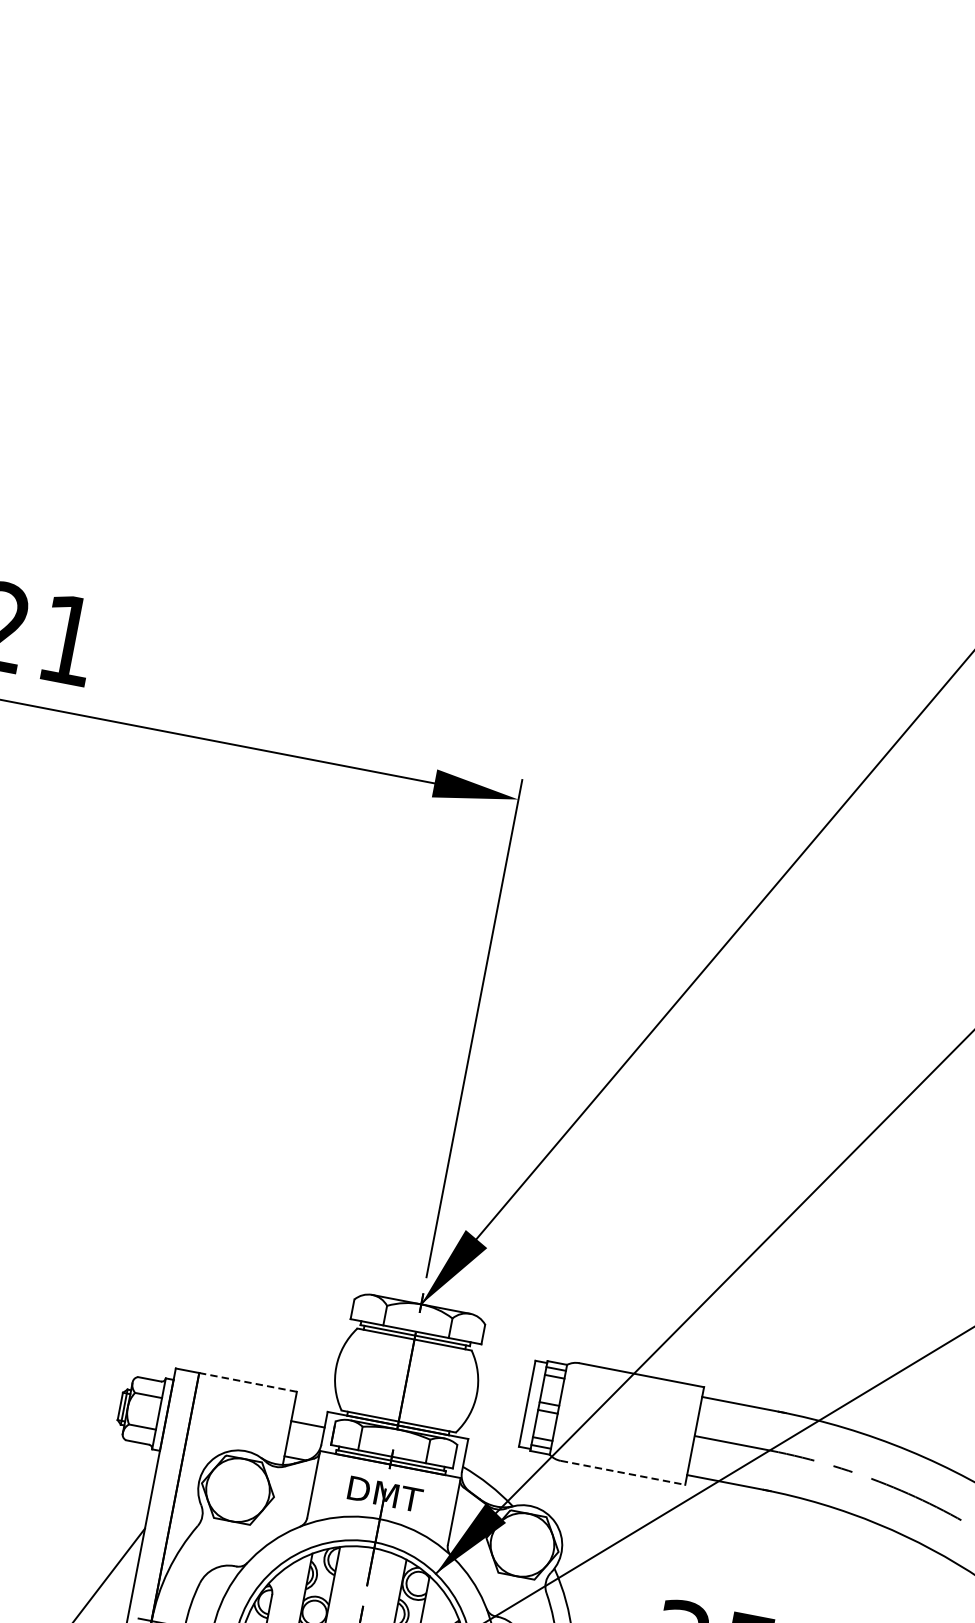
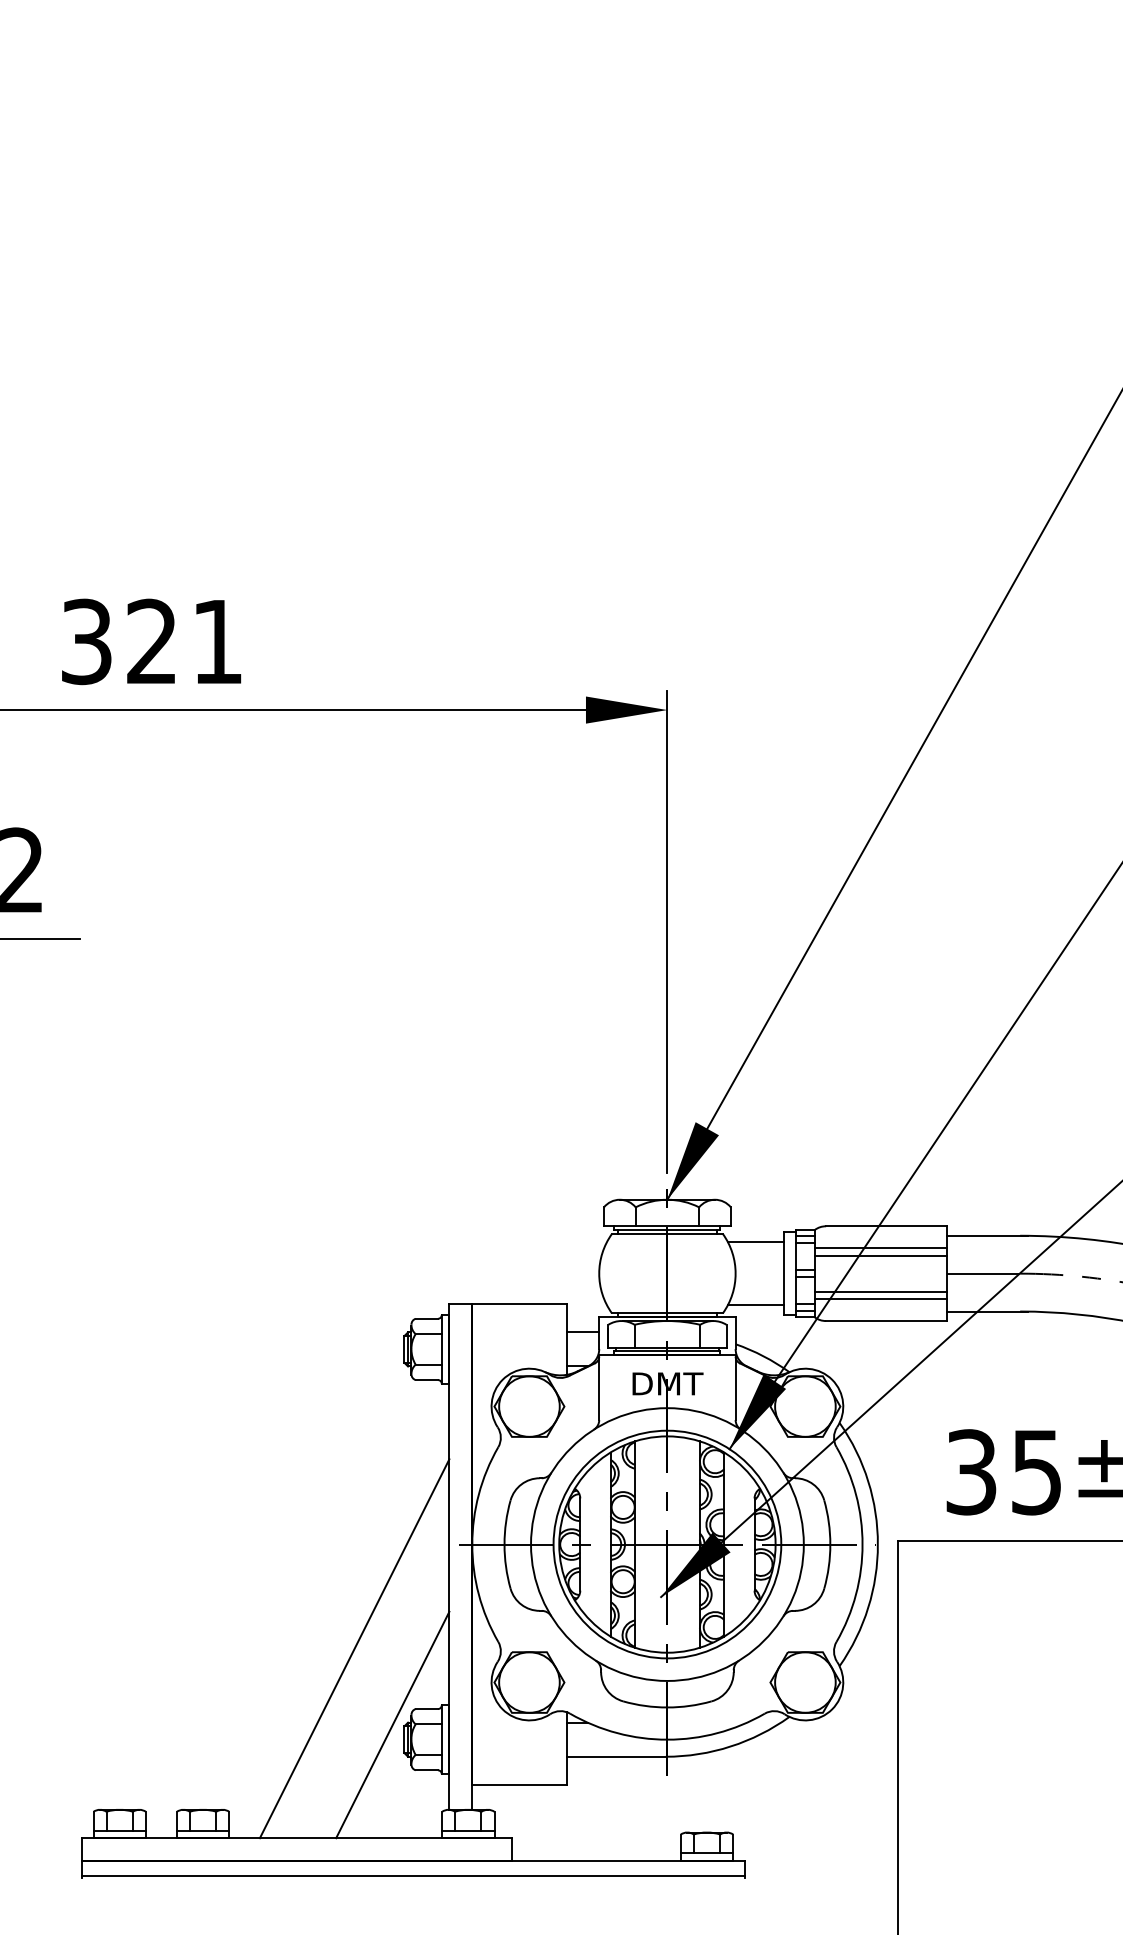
line: (504, 1366) -> (756, 1242), added
line: (247, 1381) -> (518, 1303), dashed -> solid
line: (631, 1396) -> (880, 1248), added
line: (629, 1404) -> (880, 1255), added
line: (492, 1430) -> (756, 1304), added
line: (622, 1441) -> (880, 1291), added
line: (621, 1449) -> (880, 1299), added
line: (622, 1473) -> (886, 1321), dashed -> solid

